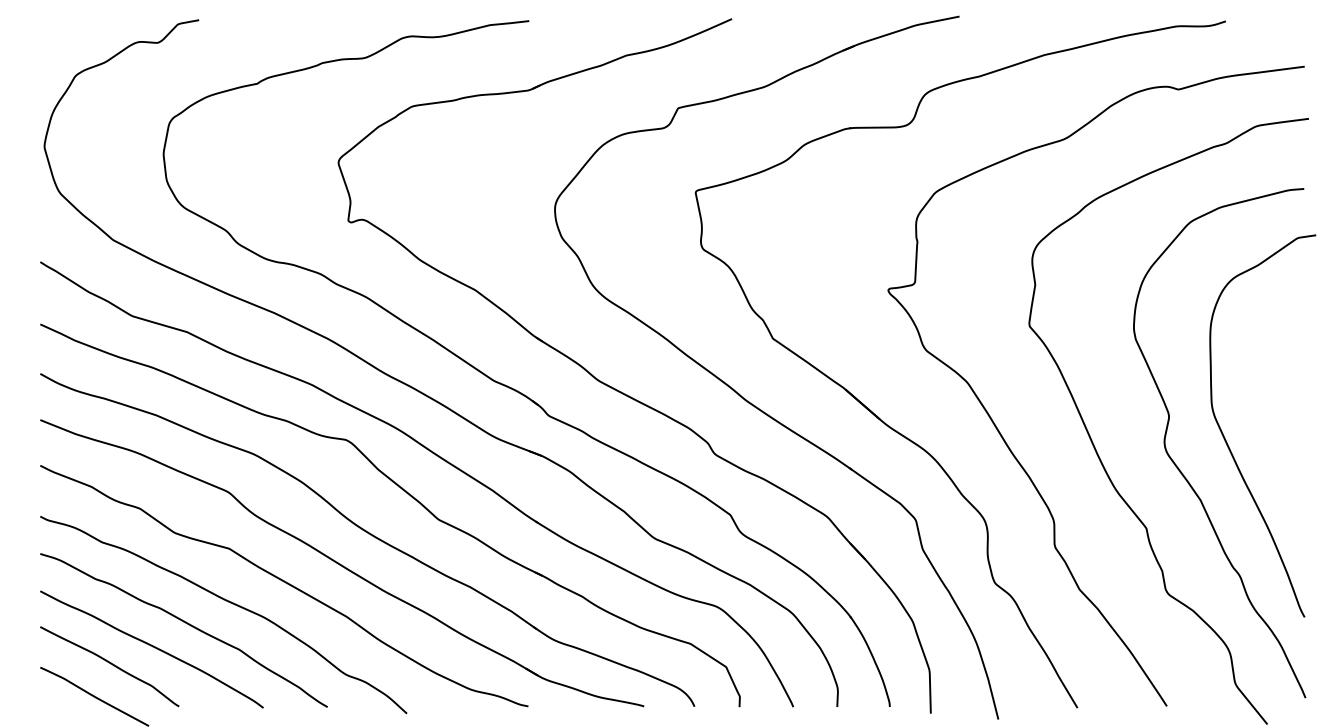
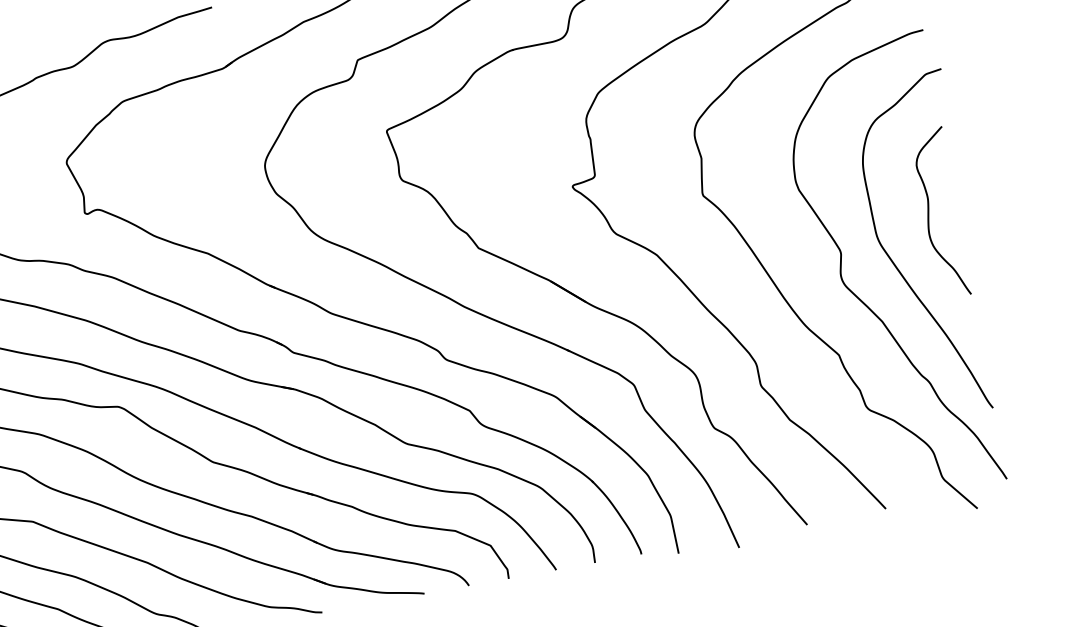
curve: (1274, 389) -> (929, 211), added

